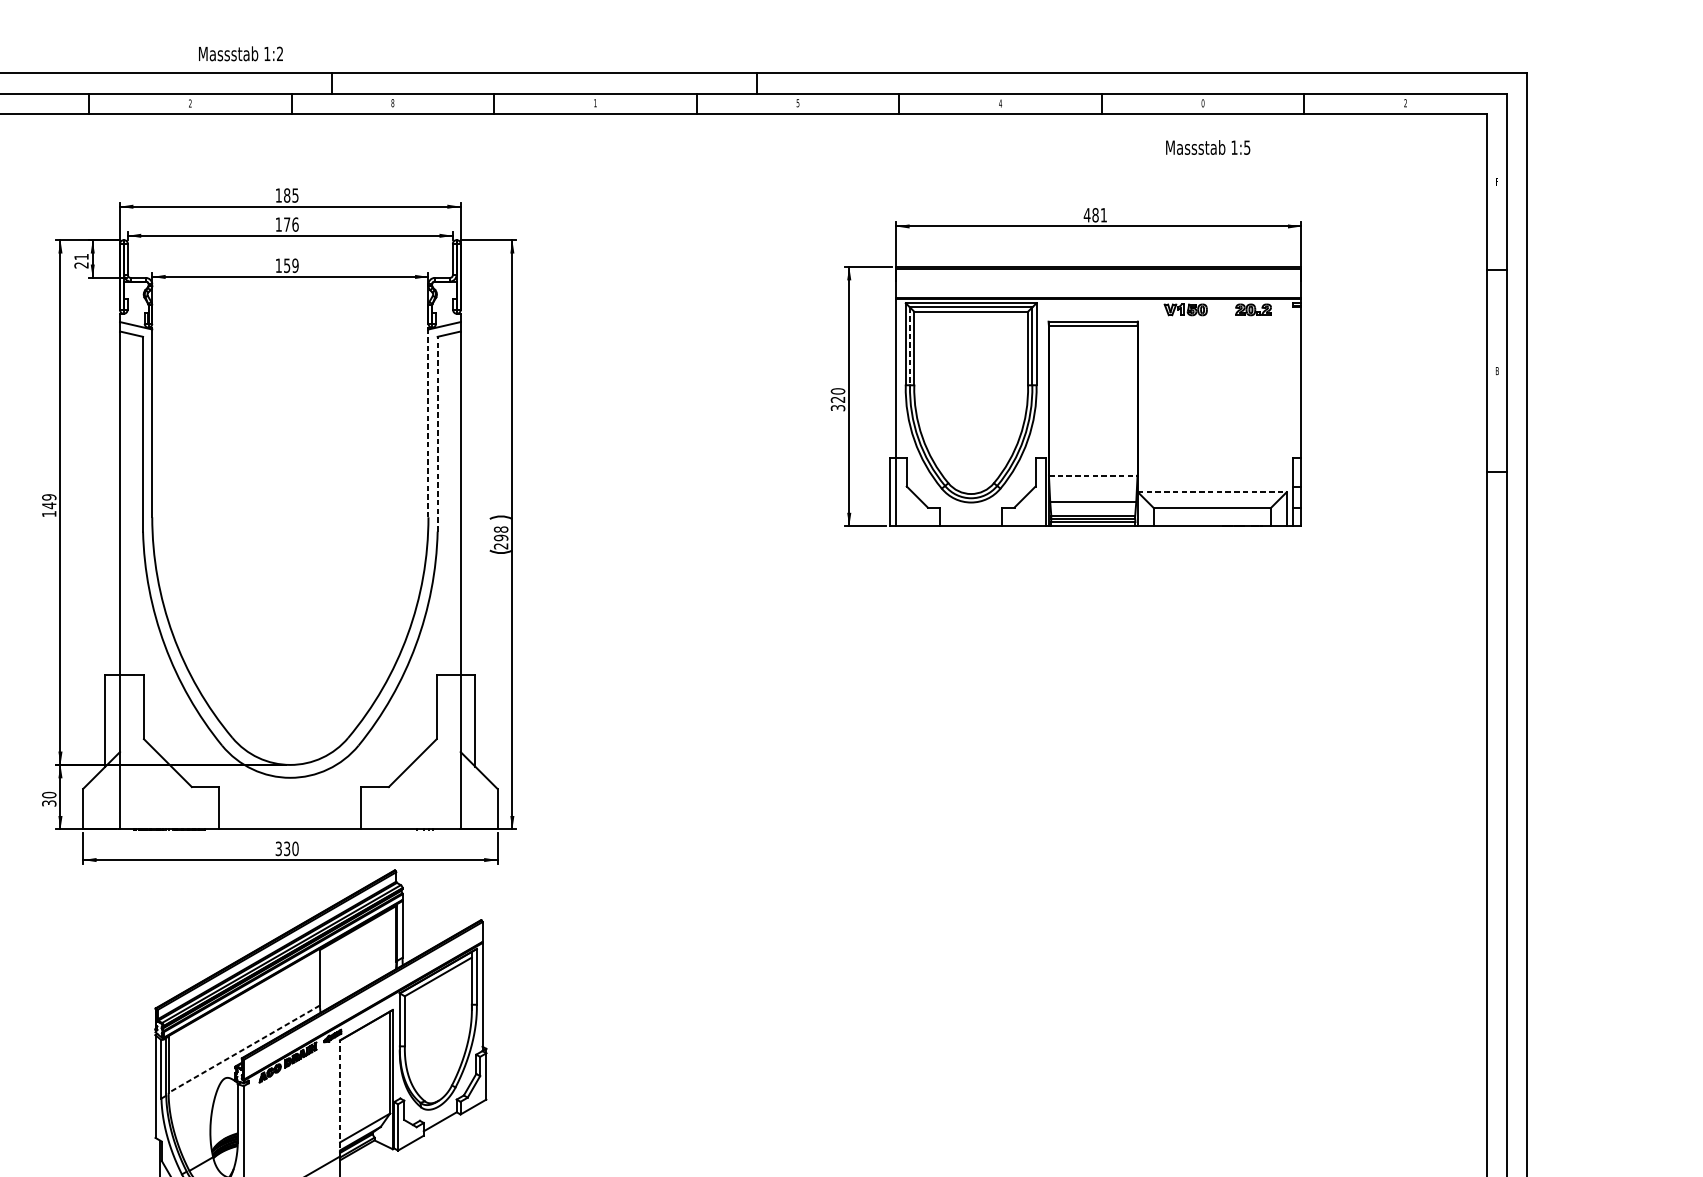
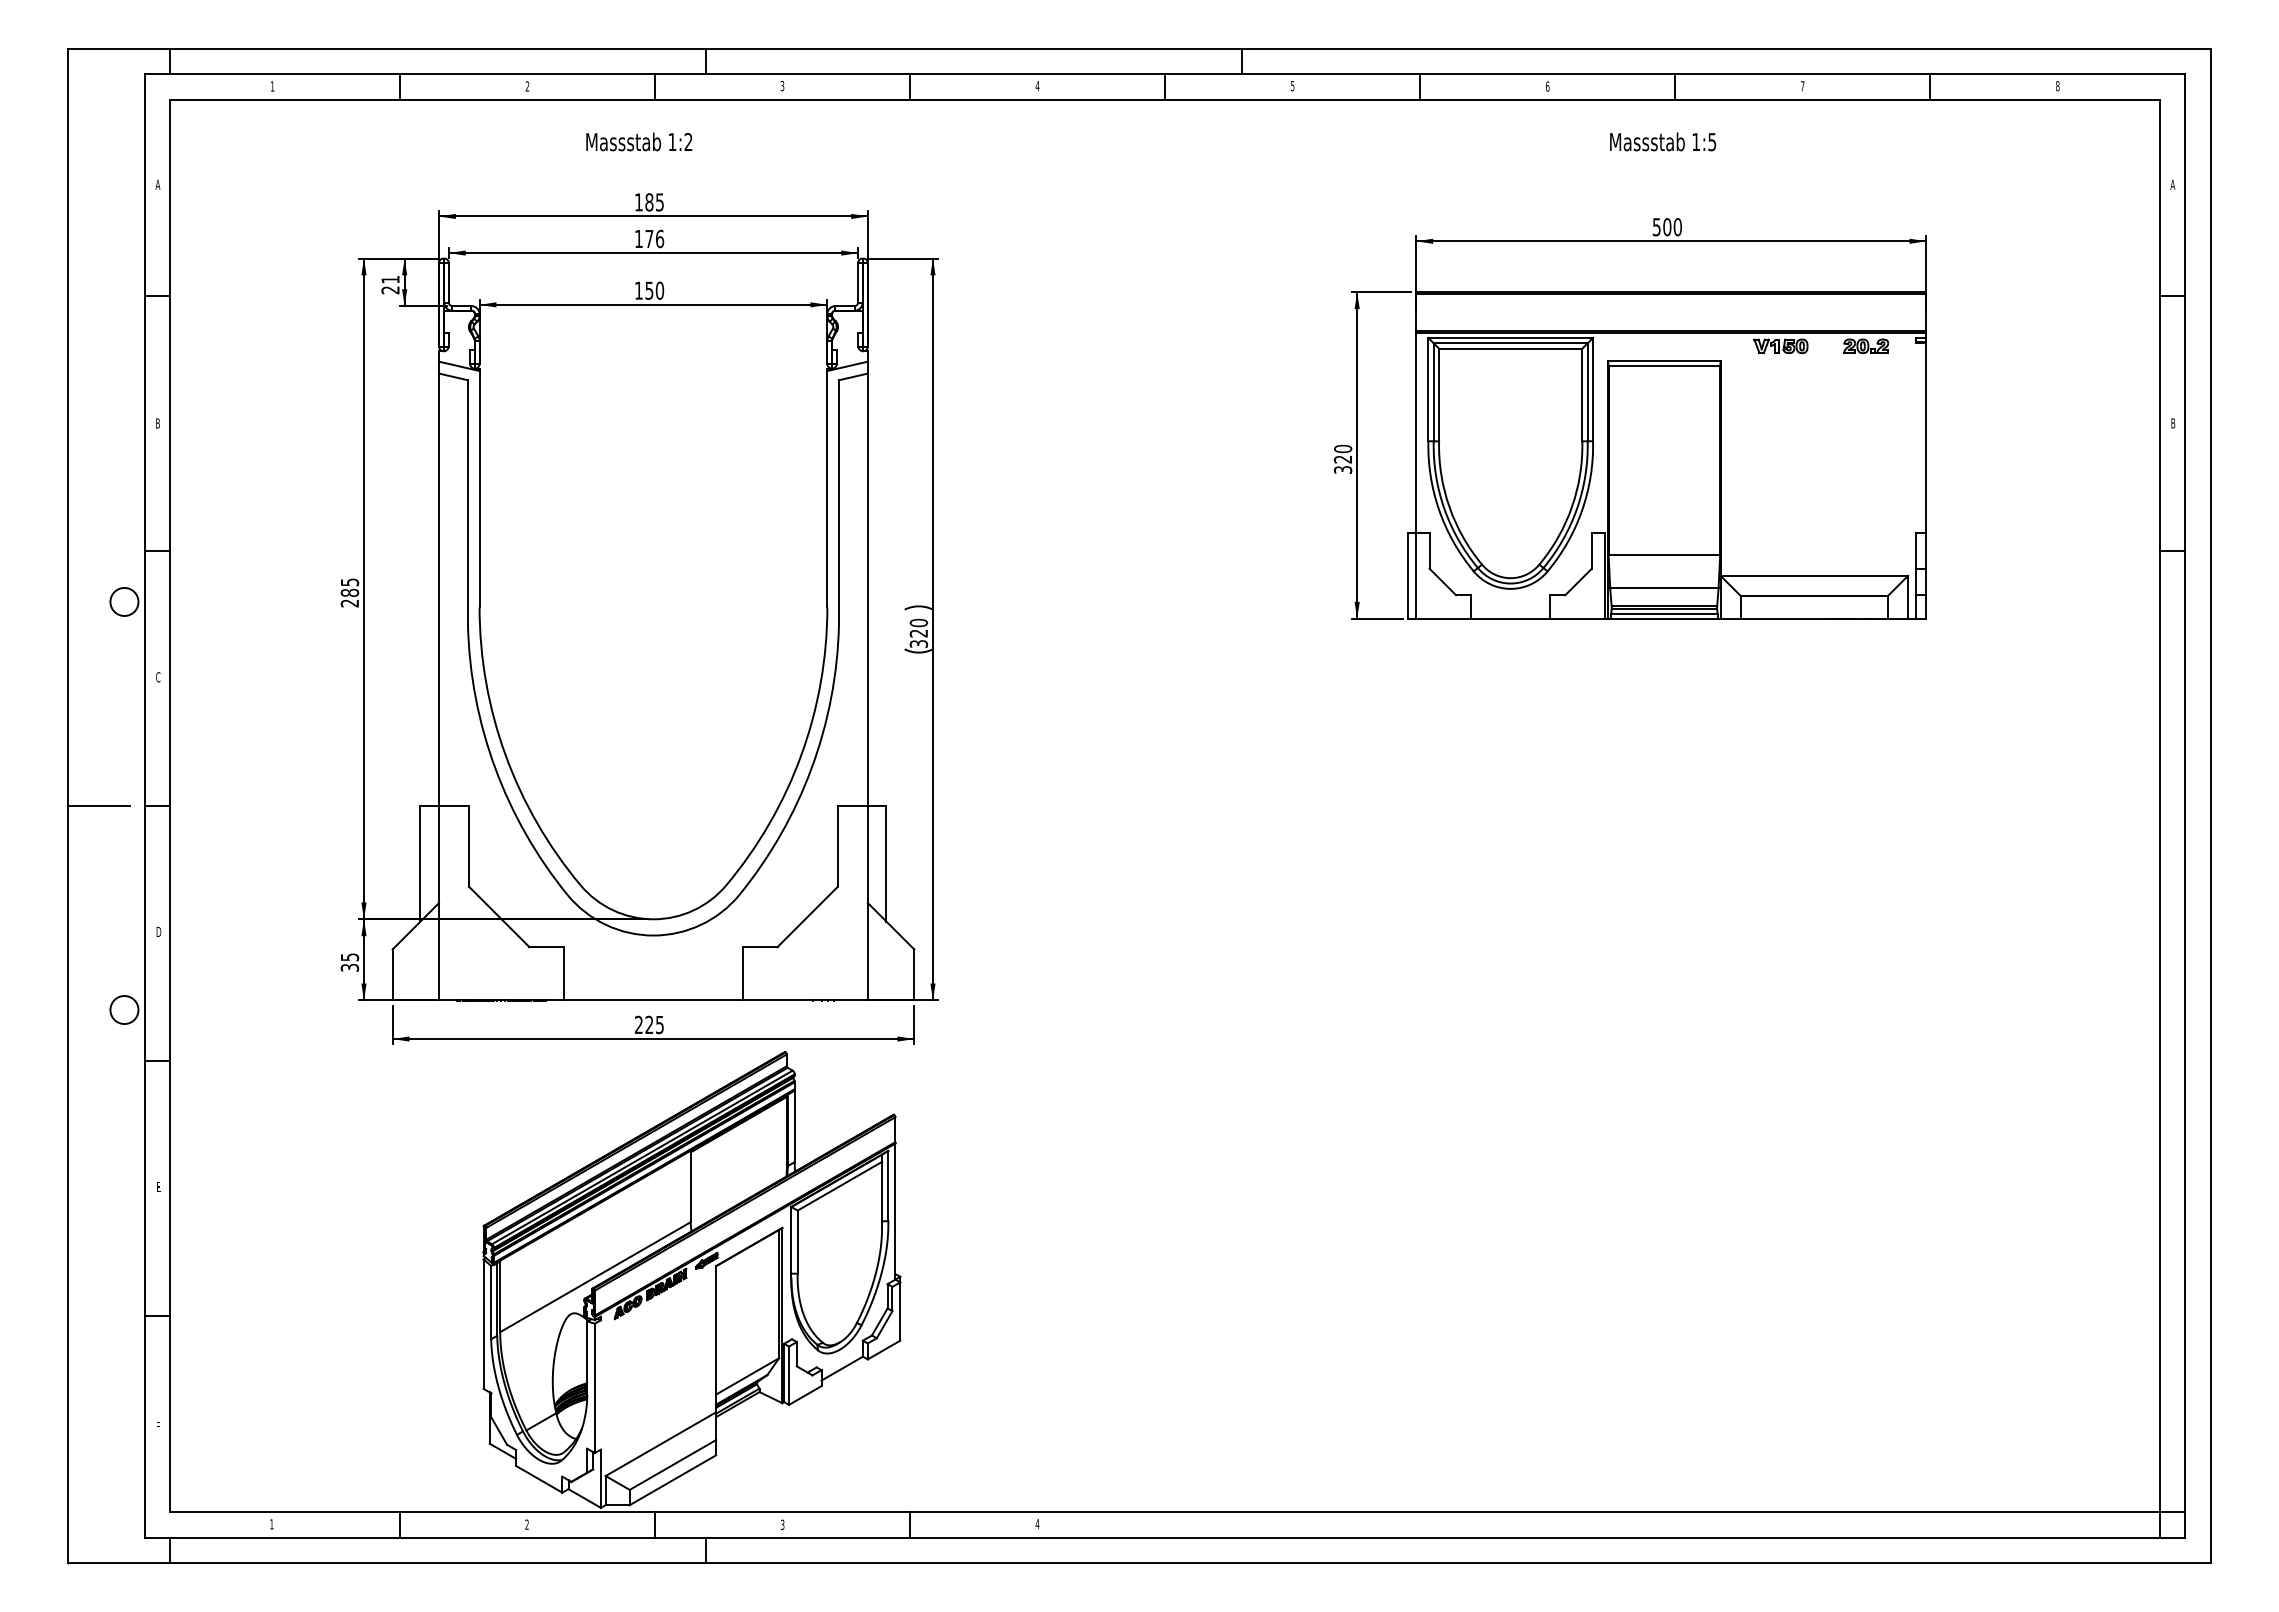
text: (241, 53) -> (639, 141), moved
text: (392, 103) -> (782, 86), 8 -> 3
text: (595, 103) -> (1037, 86), 1 -> 4
text: (1000, 103) -> (1547, 86), 4 -> 6
text: (1202, 103) -> (1802, 86), 0 -> 7
text: (1405, 103) -> (2057, 86), 2 -> 8
text: (1208, 147) -> (1663, 141), moved
text: (1496, 181) -> (2172, 184), F -> A
text: (1094, 215) -> (1666, 227), 481 -> 500
text: (295, 265) -> (659, 290), 159 -> 150
line: (909, 346) -> (1433, 392), dashed -> solid
line: (428, 422) -> (827, 488), dashed -> solid
line: (437, 433) -> (838, 502), dashed -> solid
line: (1093, 475) -> (1664, 554), dashed -> solid
line: (1212, 491) -> (1814, 575), dashed -> solid
text: (48, 505) -> (349, 592), 149 -> 285
text: (501, 537) -> (919, 632), 298 -> 320
text: (48, 795) -> (349, 957), 30 -> 35
text: (287, 848) -> (649, 1024), 330 -> 225
line: (244, 1049) -> (595, 1277), dashed -> solid
line: (340, 1097) -> (716, 1338), dashed -> solid

